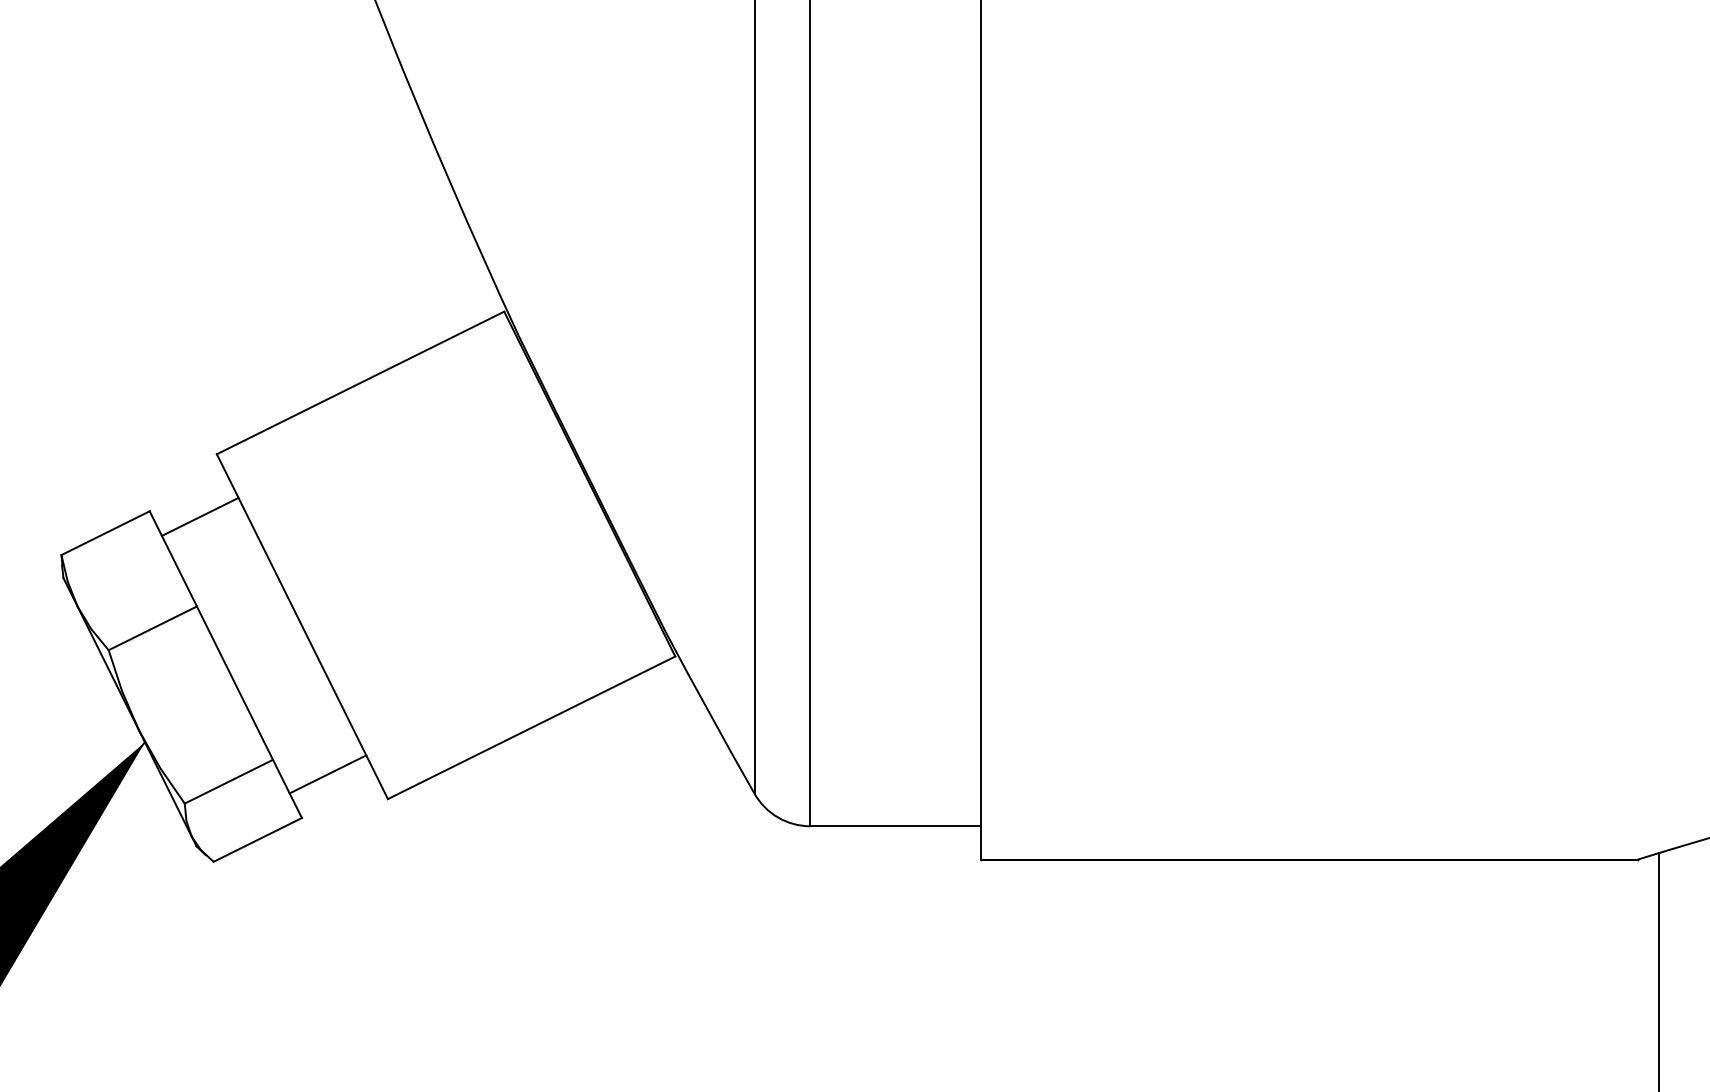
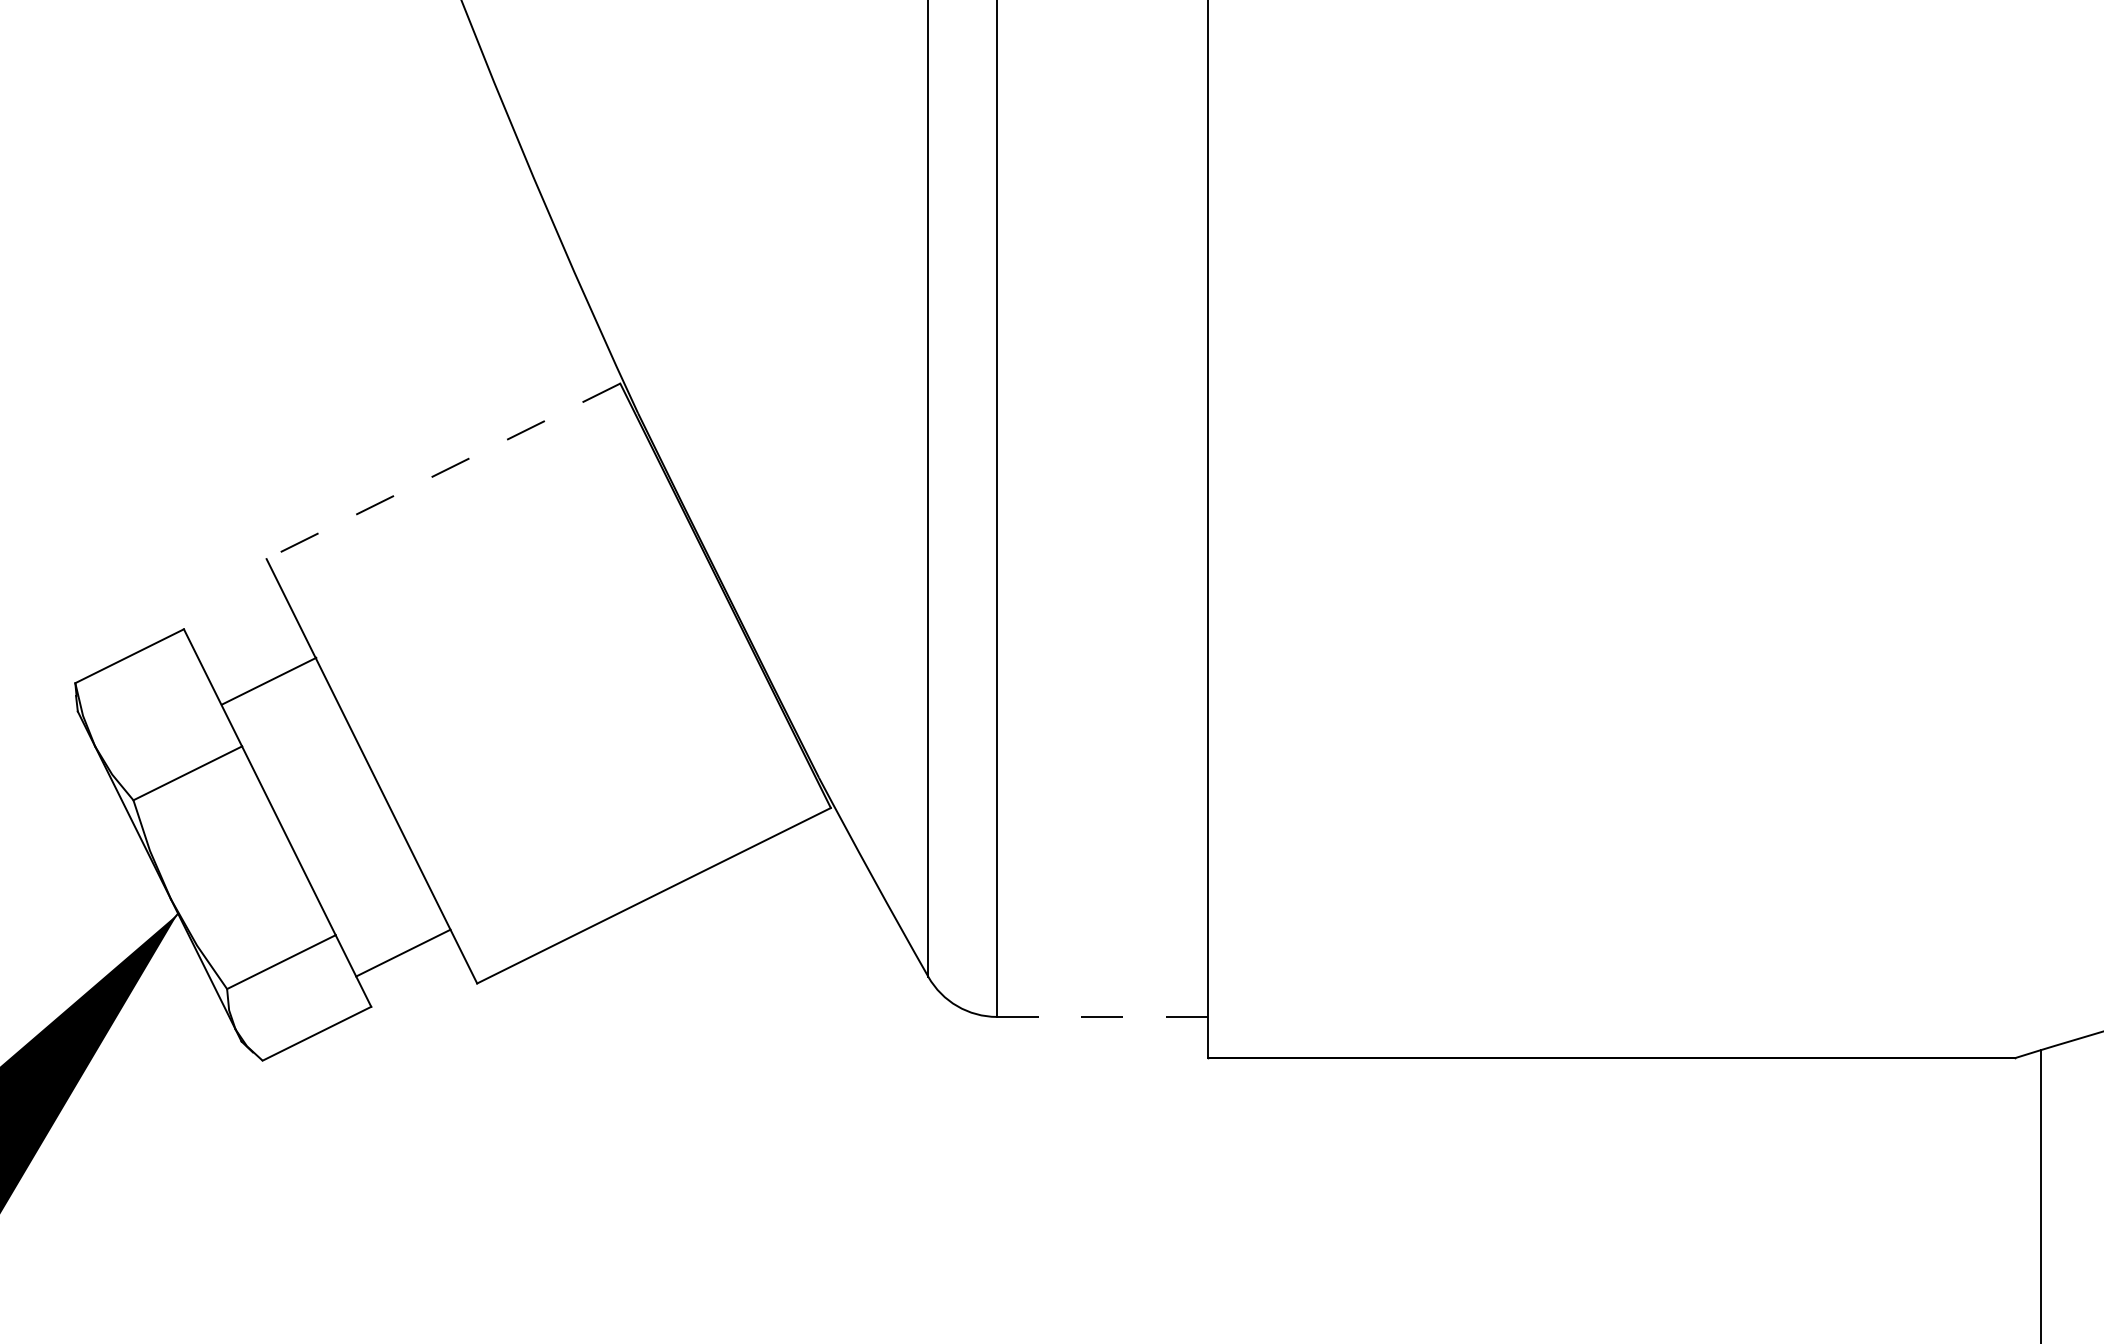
line: (360, 383) -> (443, 471), solid -> dashed
line: (199, 516) -> (268, 680), moved
line: (896, 825) -> (1102, 1016), solid -> dashed

